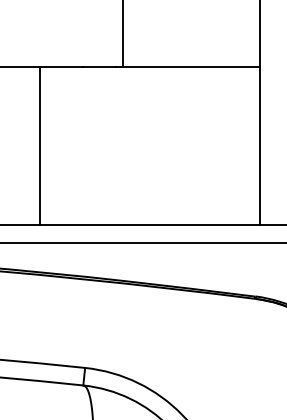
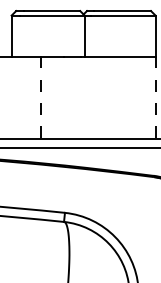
line: (39, 147) -> (41, 98), solid -> dashed
line: (259, 147) -> (155, 98), solid -> dashed

